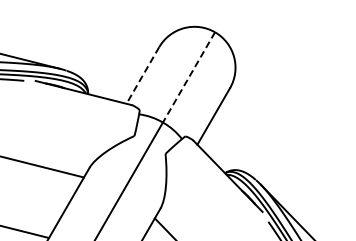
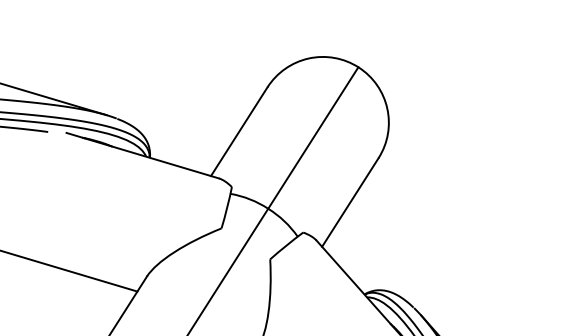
line: (142, 75) -> (238, 131), dashed -> solid
line: (188, 77) -> (312, 138), dashed -> solid

